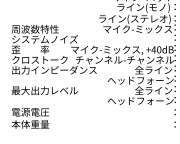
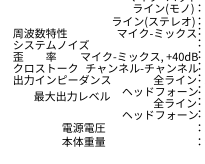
text: (44, 90) -> (71, 96), moved
text: (30, 118) -> (83, 134), moved

